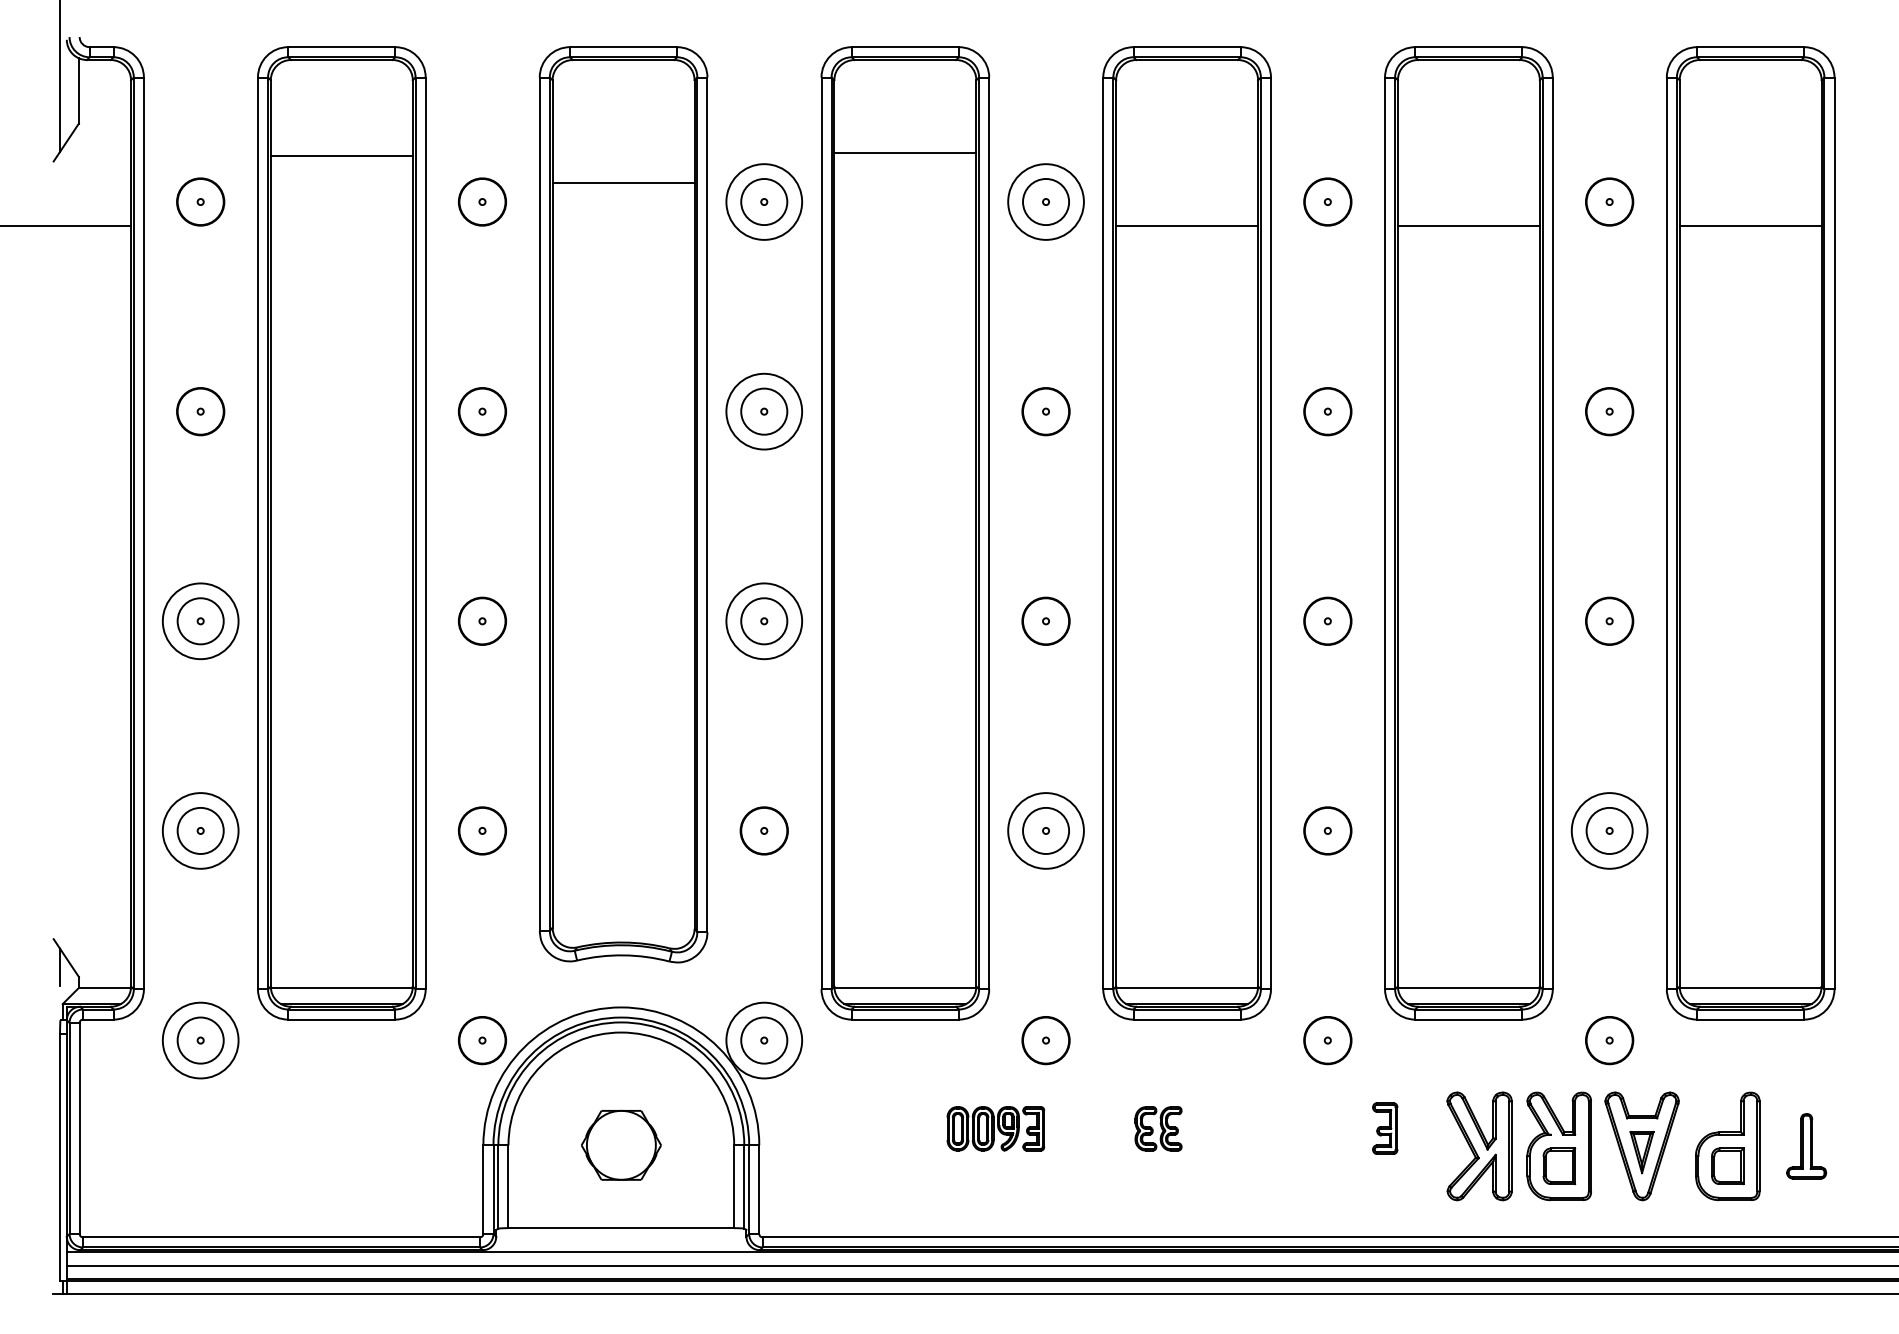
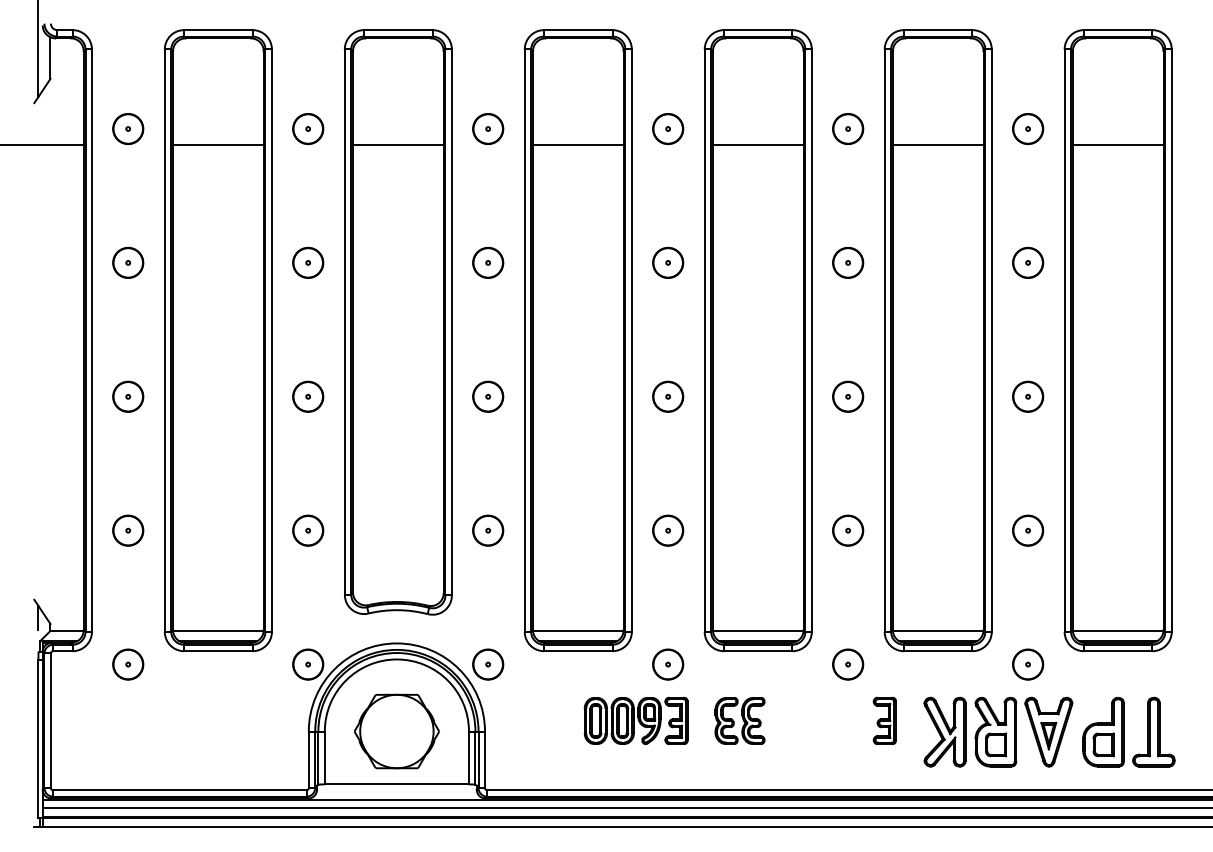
line: (904, 152) -> (577, 144), moved
line: (342, 155) -> (218, 144), moved
line: (622, 182) -> (397, 144), moved
circle: (764, 201) -> (488, 128), size x0.62
circle: (1046, 201) -> (668, 128), size x0.62
circle: (764, 411) -> (488, 262), size x0.62
circle: (201, 620) -> (128, 396), size x0.62
circle: (764, 620) -> (488, 396), size x0.62
circle: (201, 830) -> (128, 530), size x0.62
circle: (1046, 830) -> (668, 530), size x0.62
circle: (1610, 830) -> (1028, 530), size x0.62
circle: (201, 1040) -> (128, 664), size x0.62
circle: (764, 1040) -> (488, 664), size x0.62
part: (994, 1128) -> (635, 720), size x1.67
part: (1157, 1128) -> (739, 720), size x1.67
part: (1384, 1128) -> (884, 720), size x1.43
part: (620, 1145) -> (396, 731), size x1.67
part: (1805, 1145) -> (1153, 731), size x1.67

